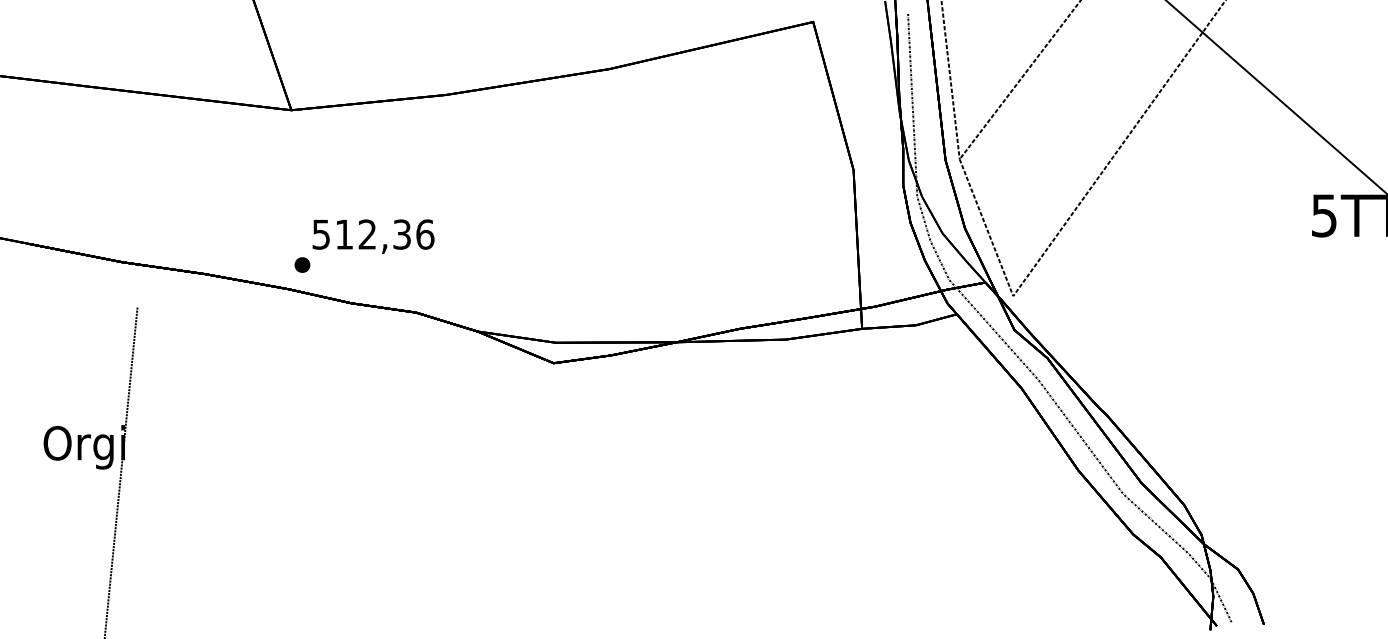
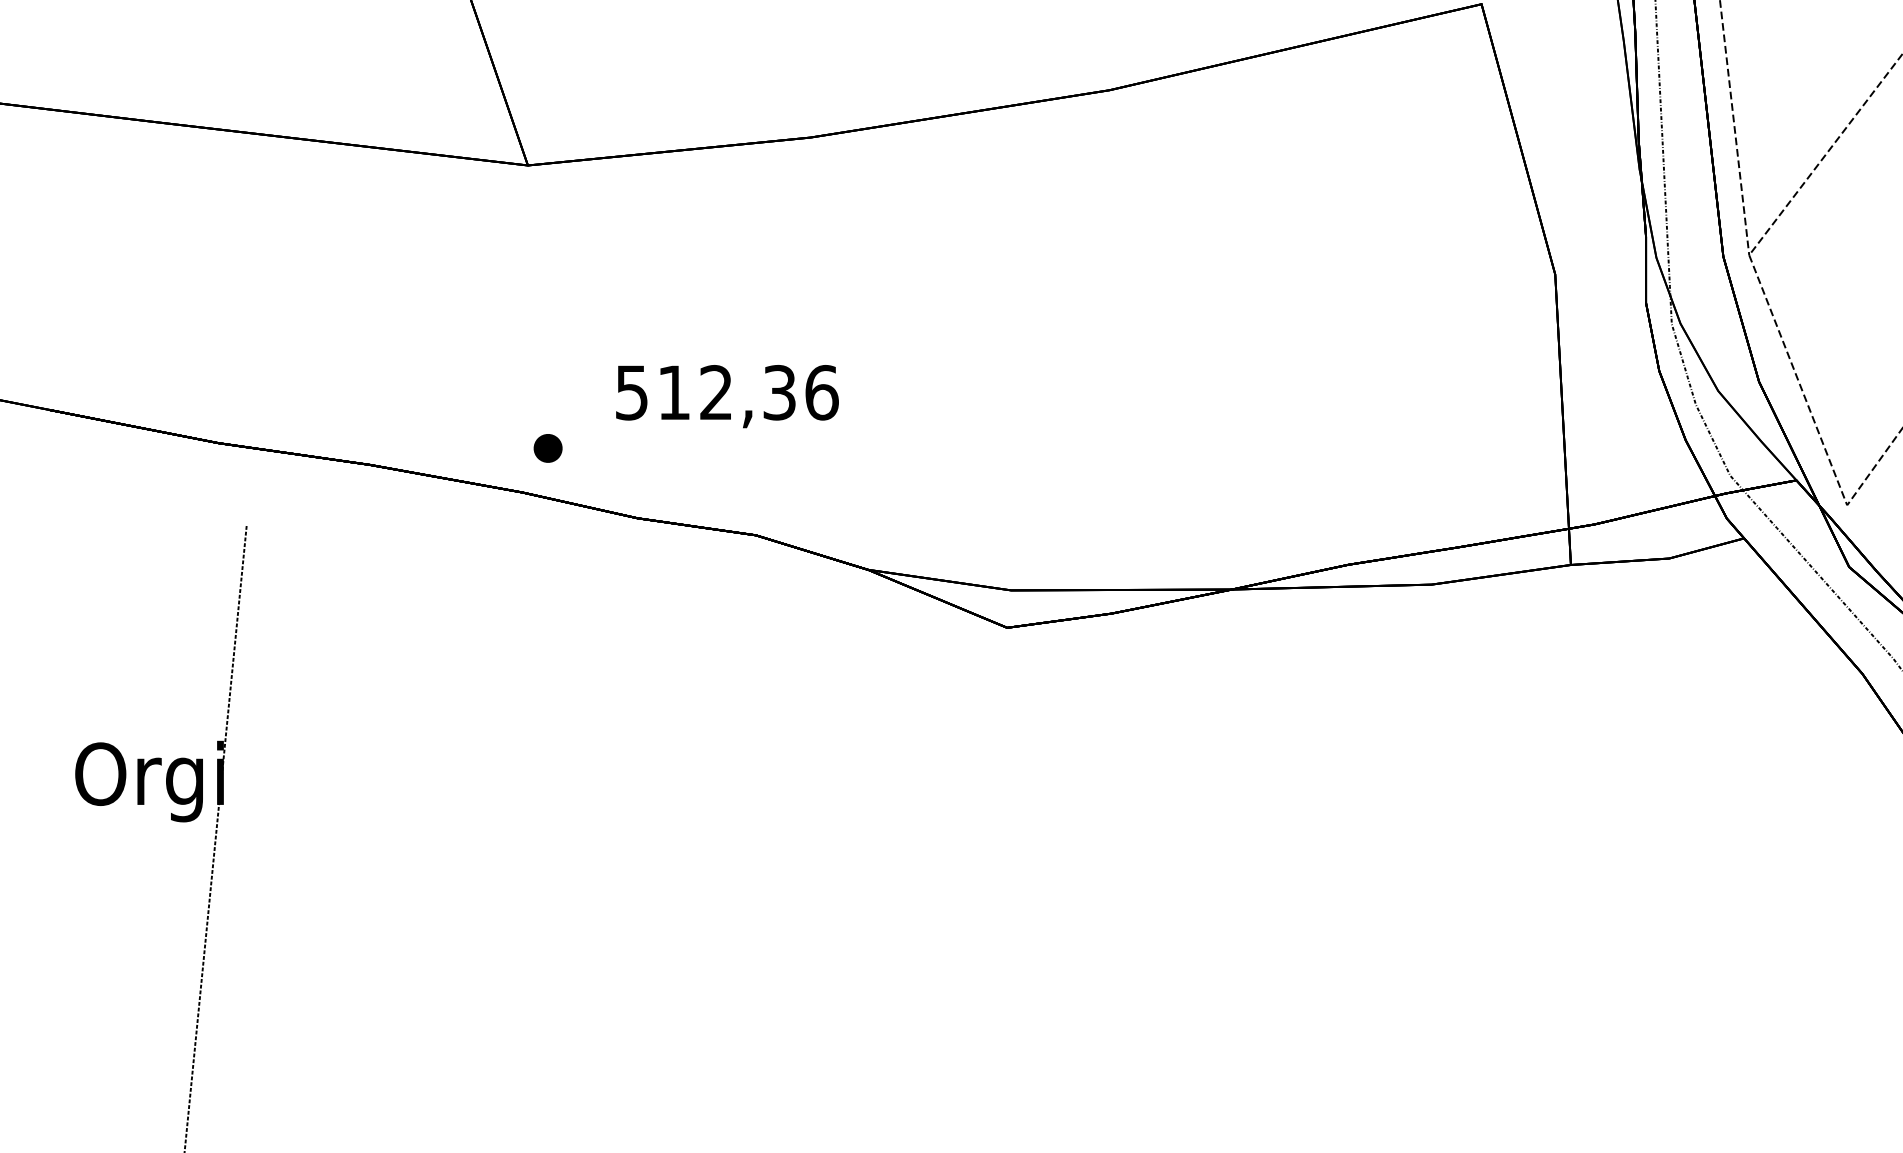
text: (373, 236) -> (727, 396), moved

